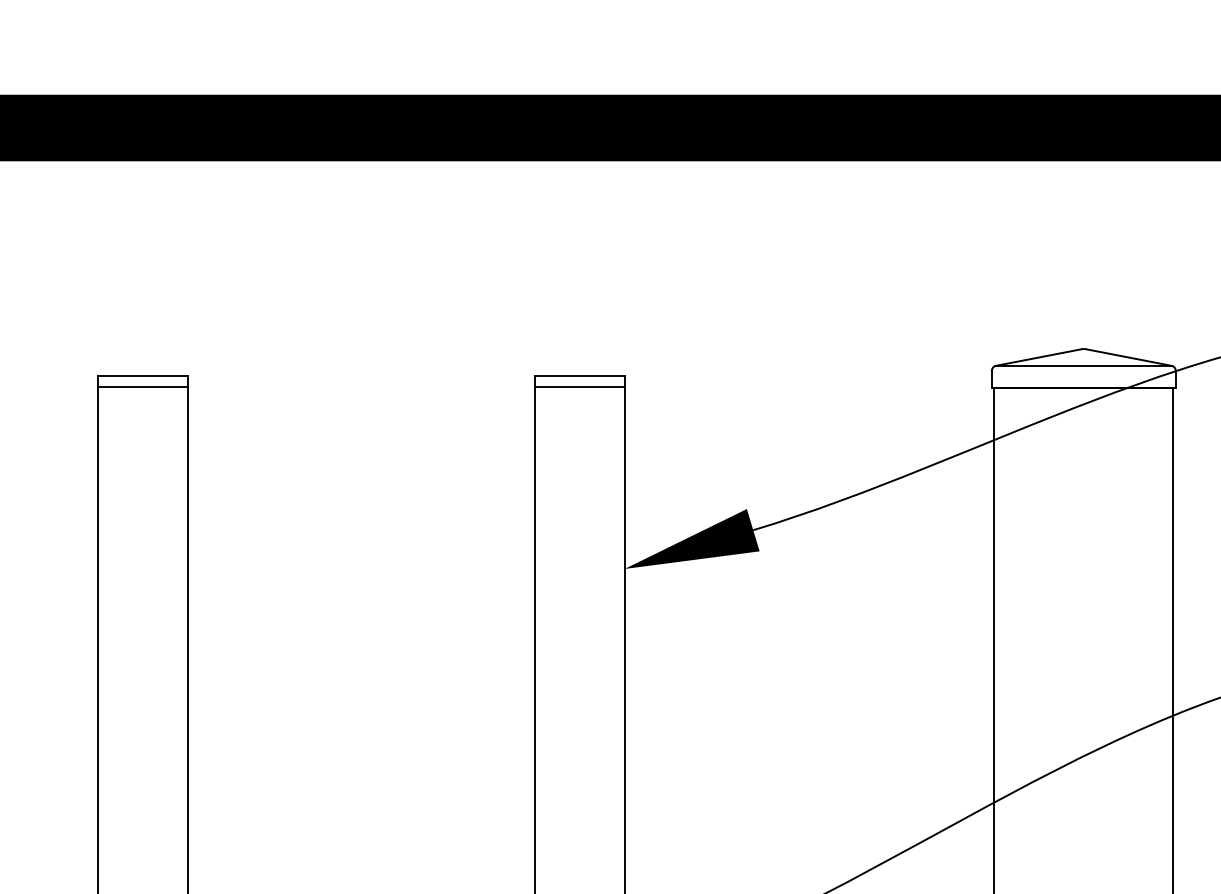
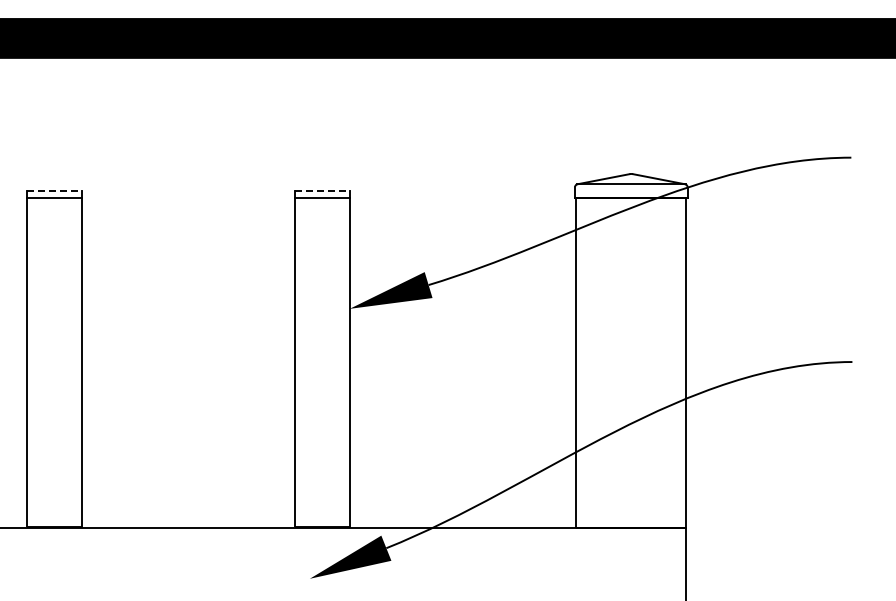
line: (143, 375) -> (54, 190), solid -> dashed
line: (580, 375) -> (322, 190), solid -> dashed

